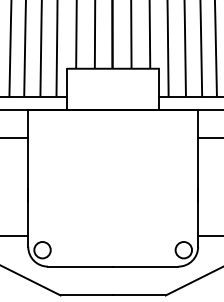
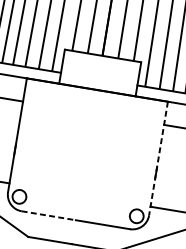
line: (198, 178) -> (158, 158), solid -> dashed
line: (80, 266) -> (48, 215), solid -> dashed

